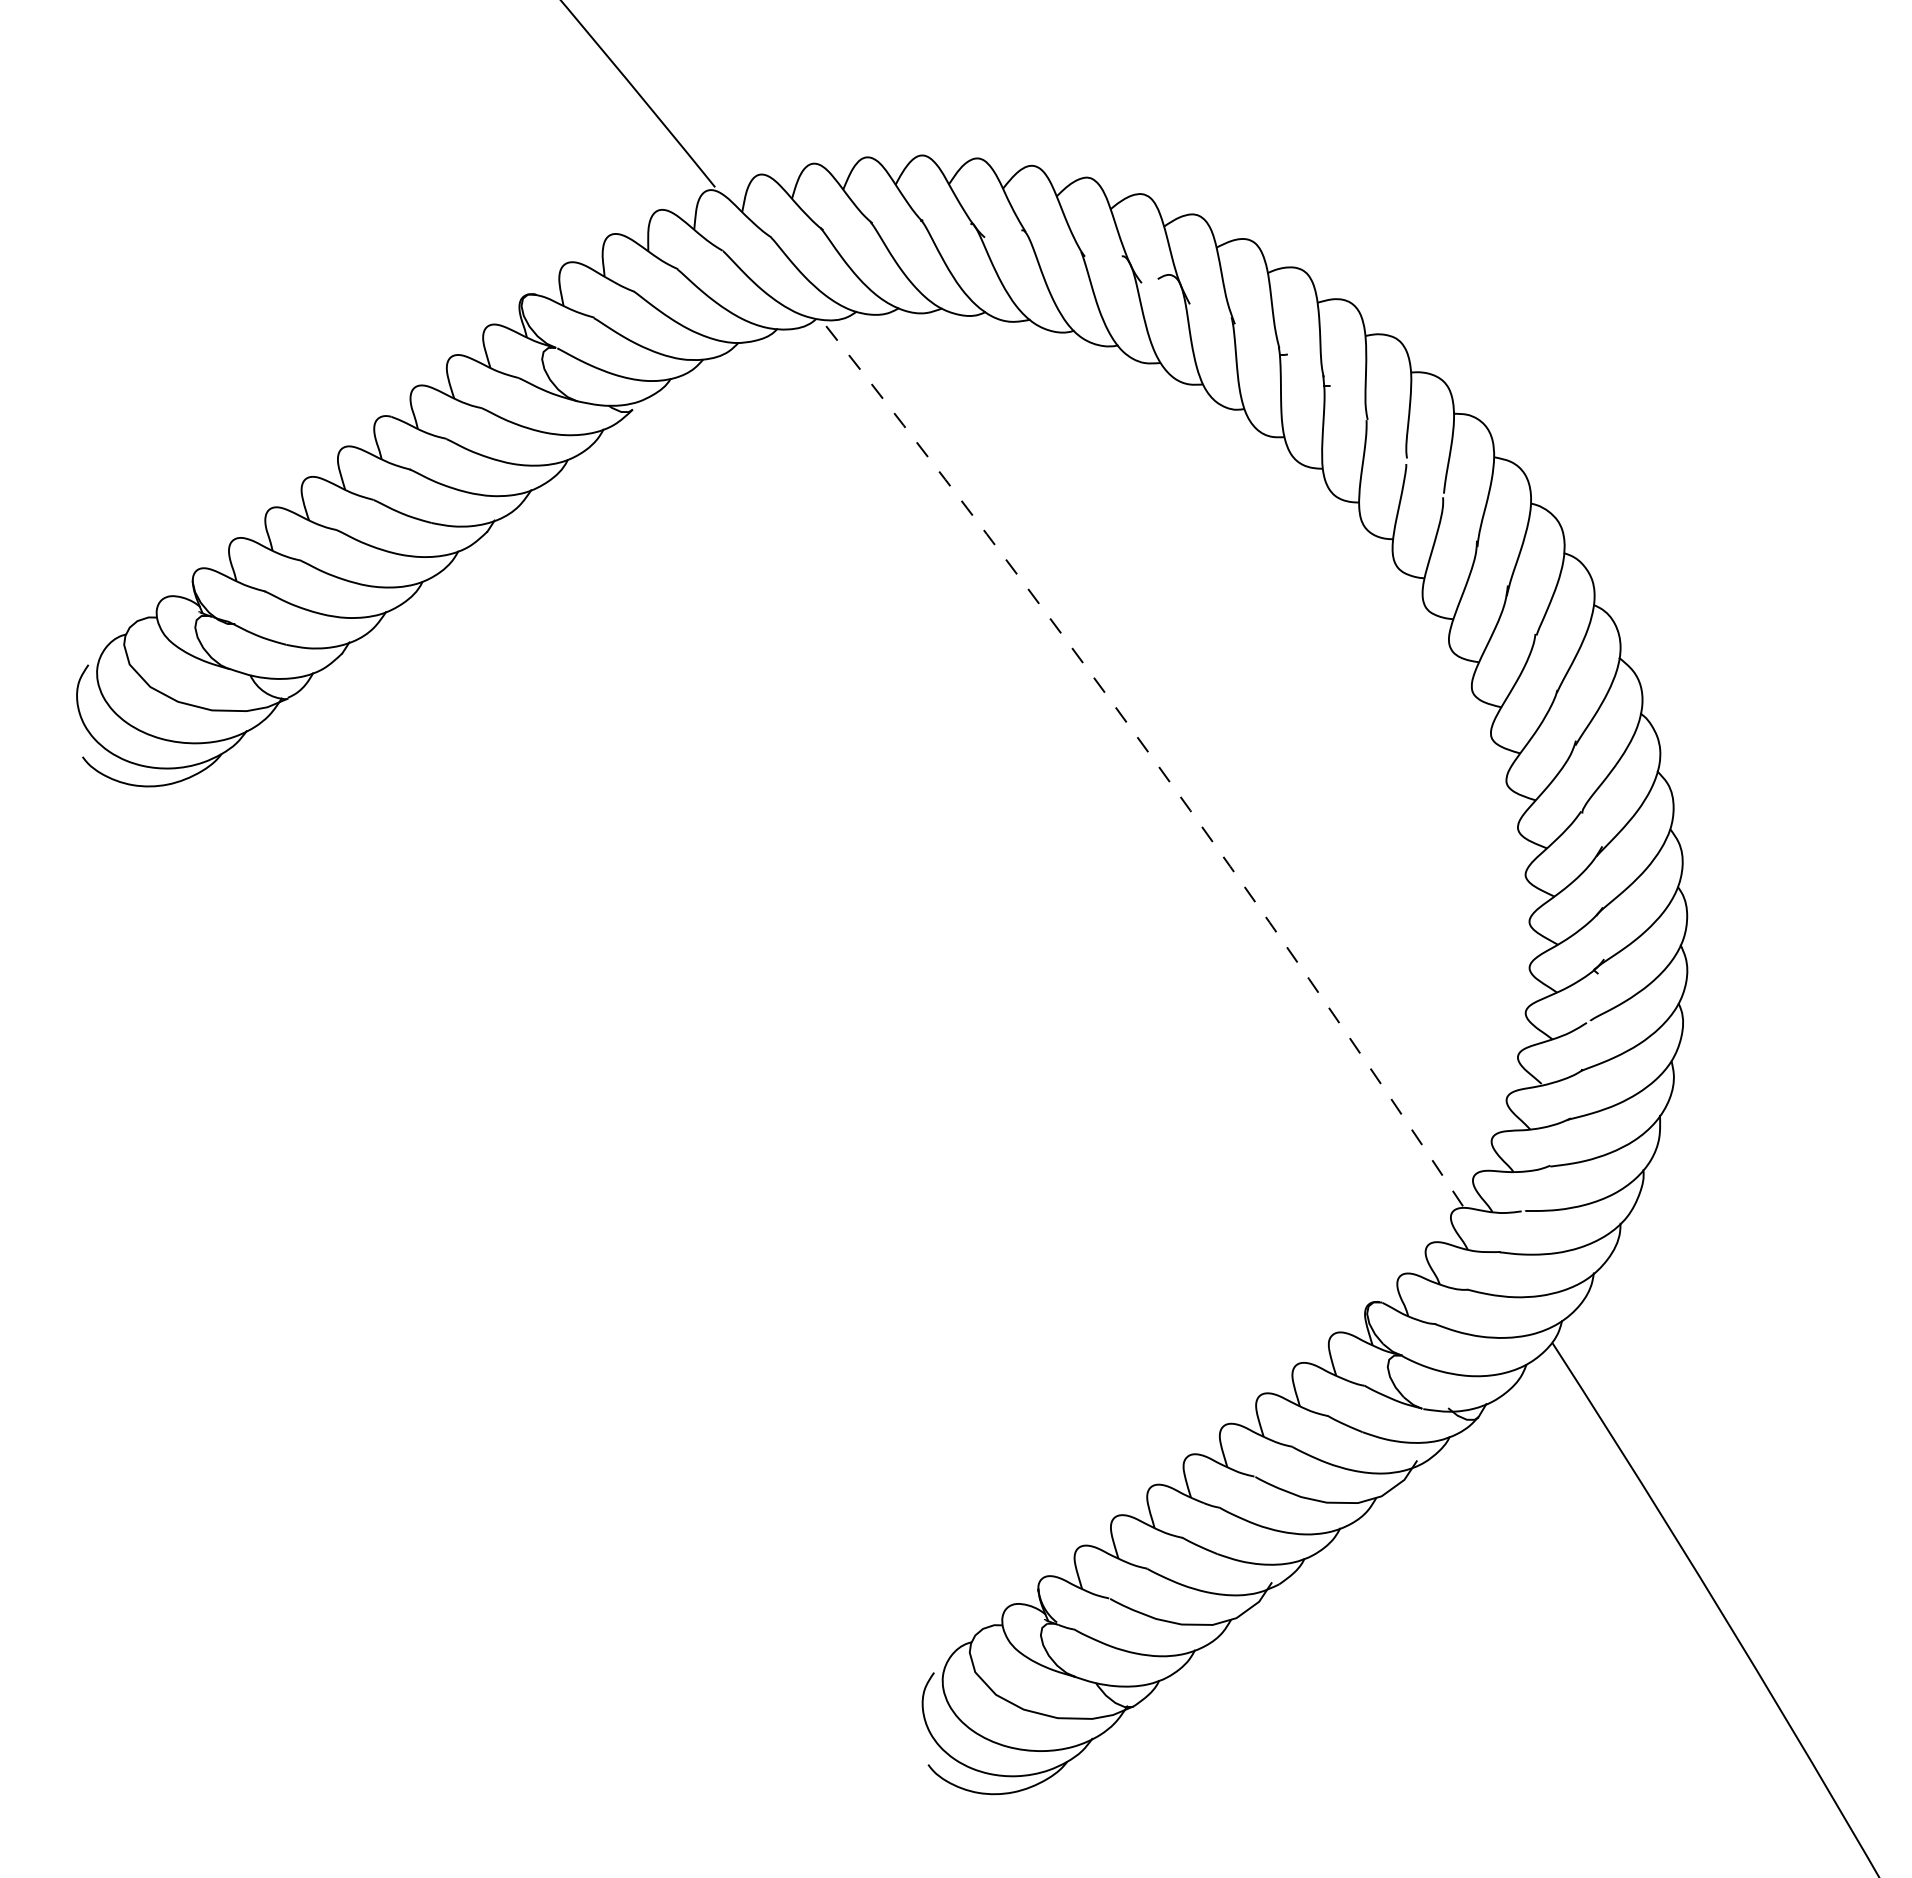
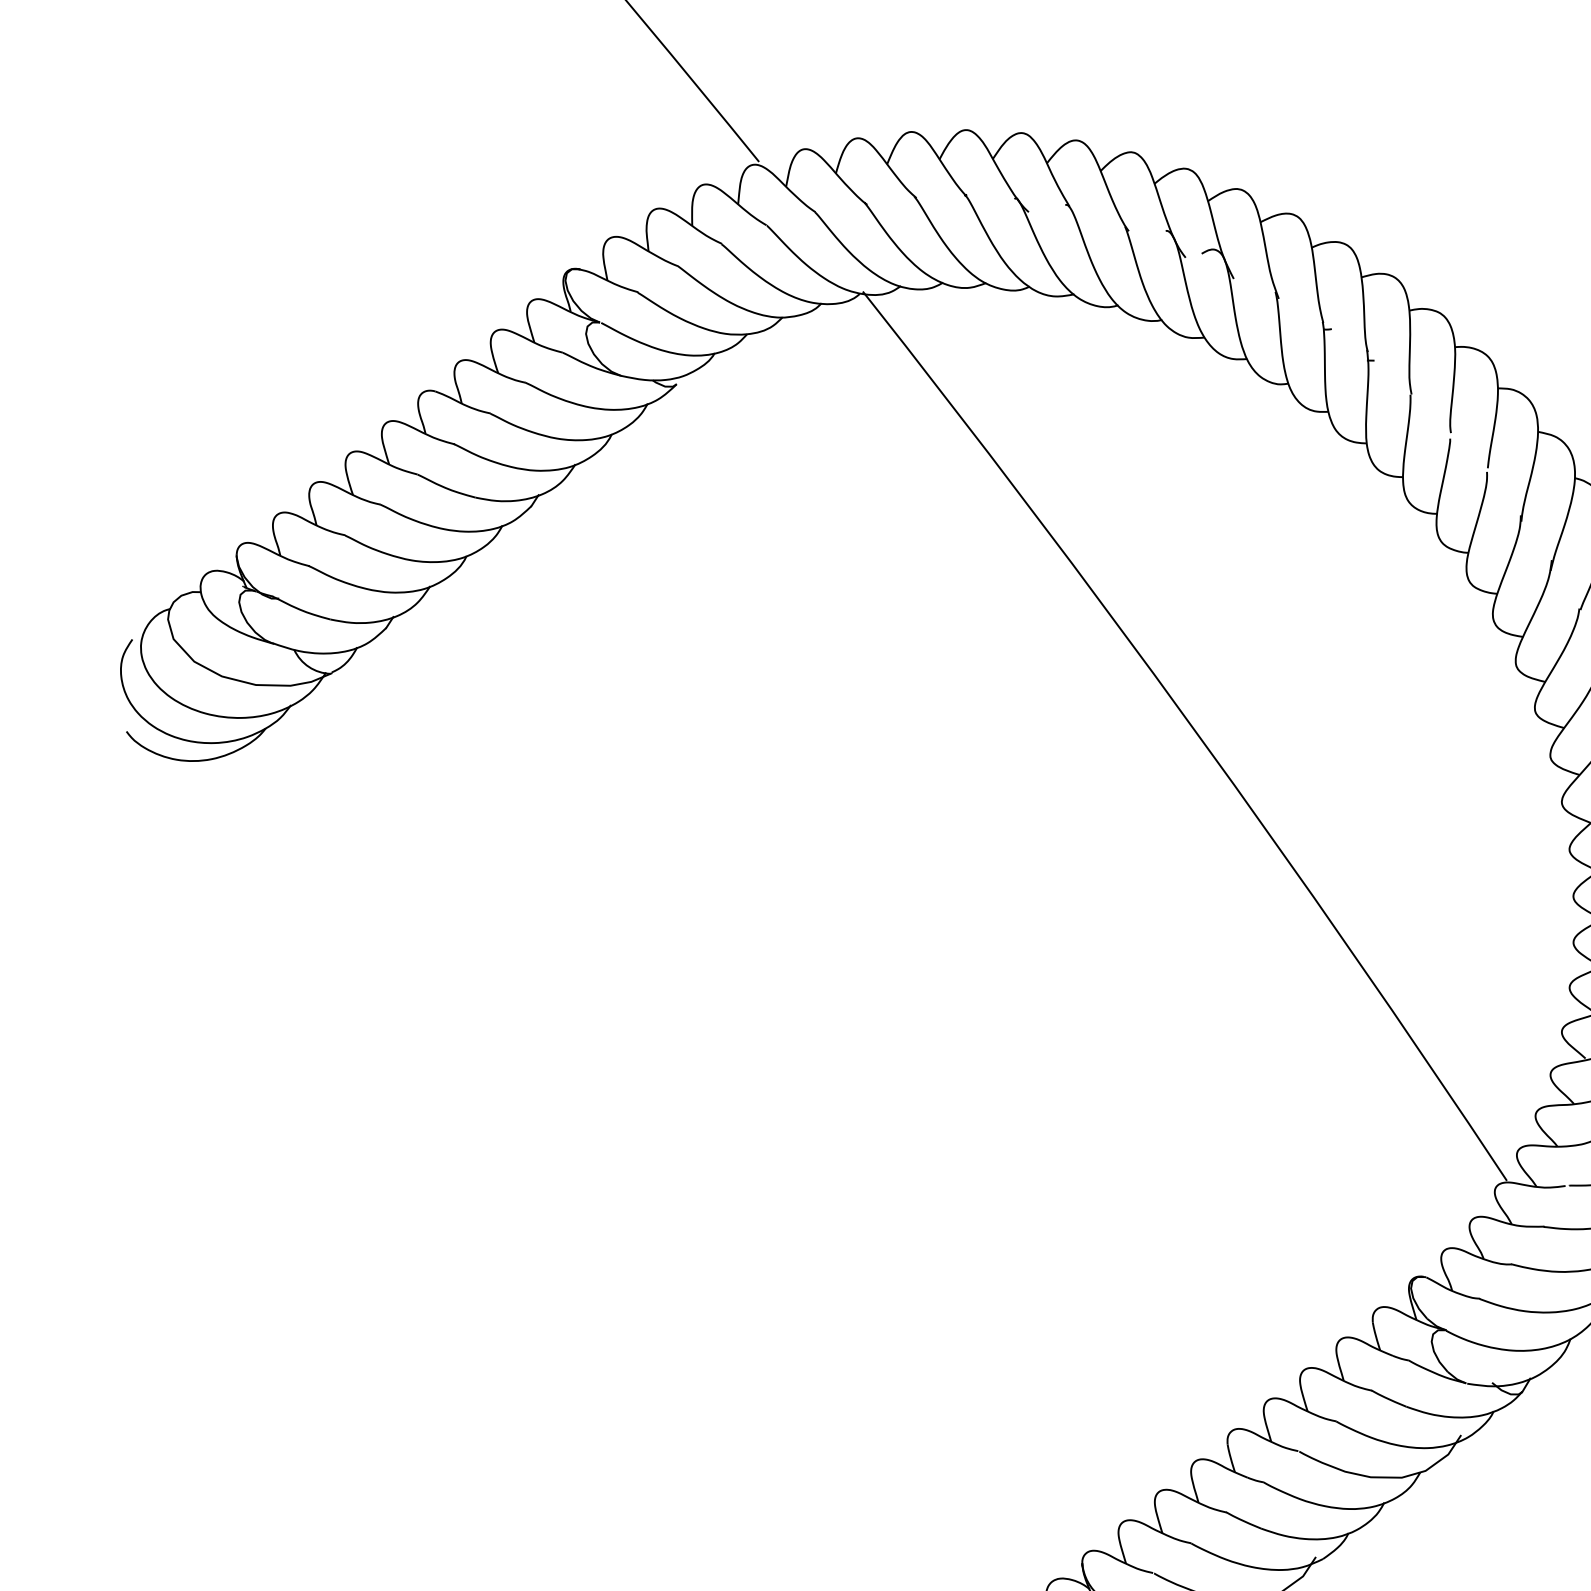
arc: (1150, 754) -> (1194, 729), dashed -> solid

